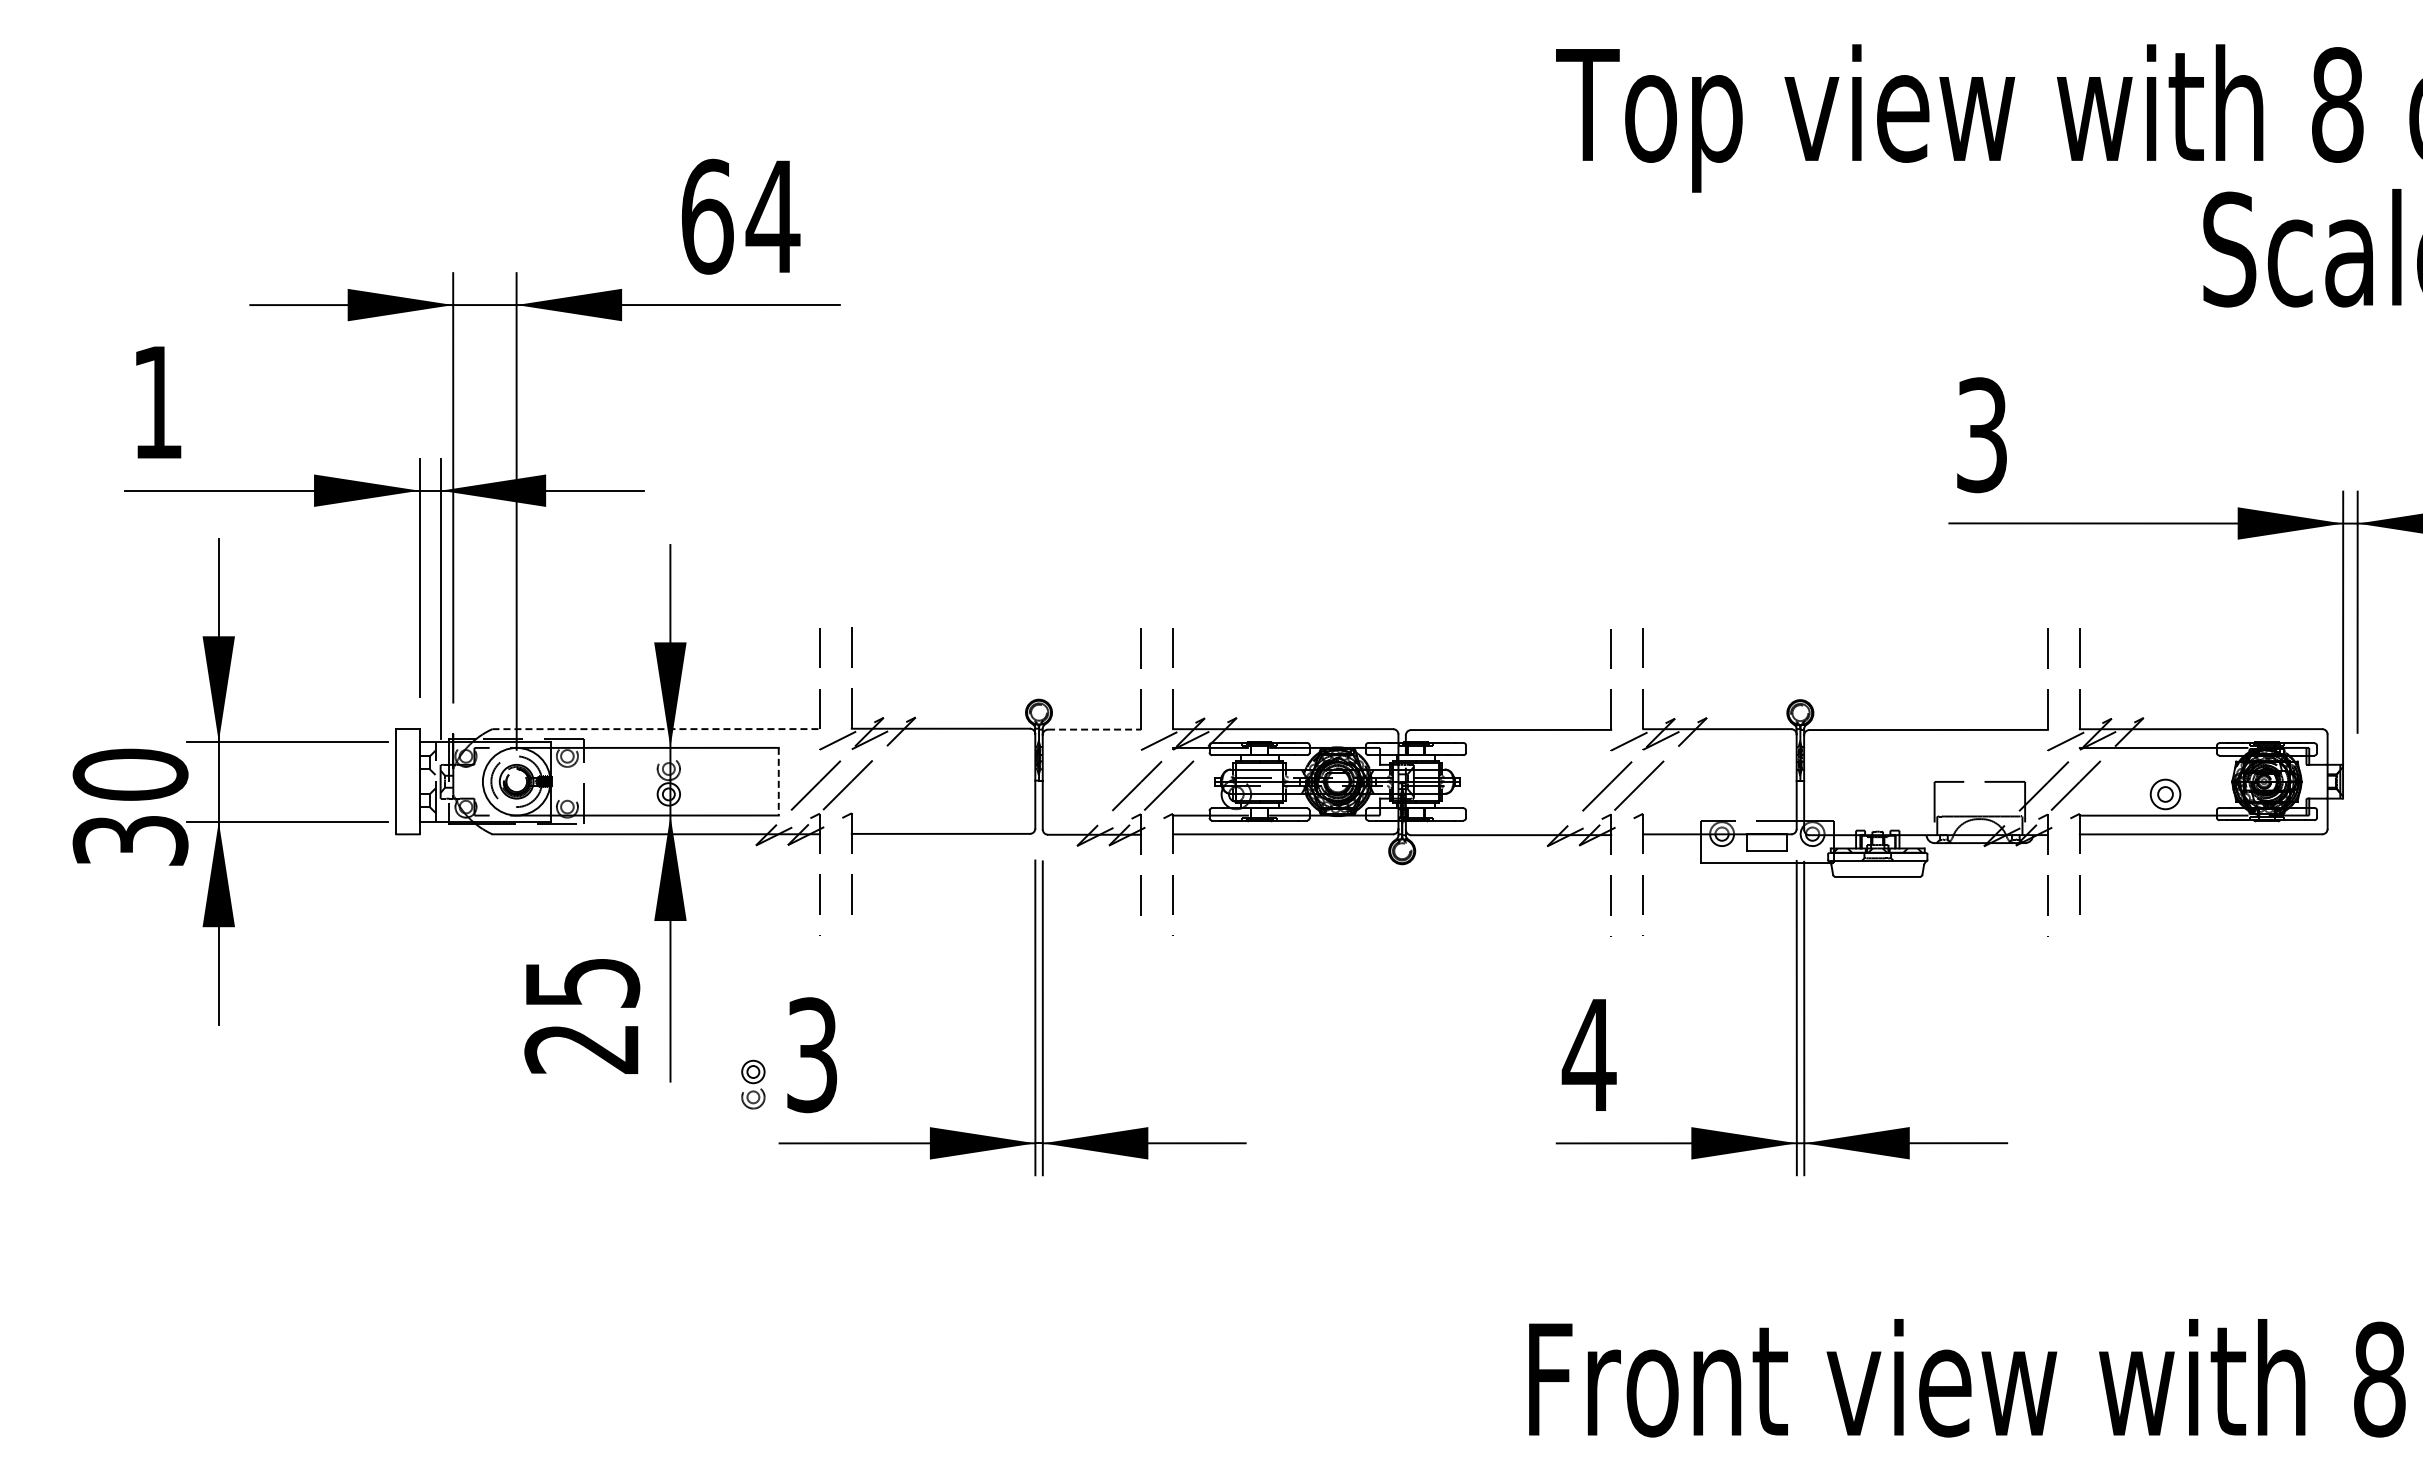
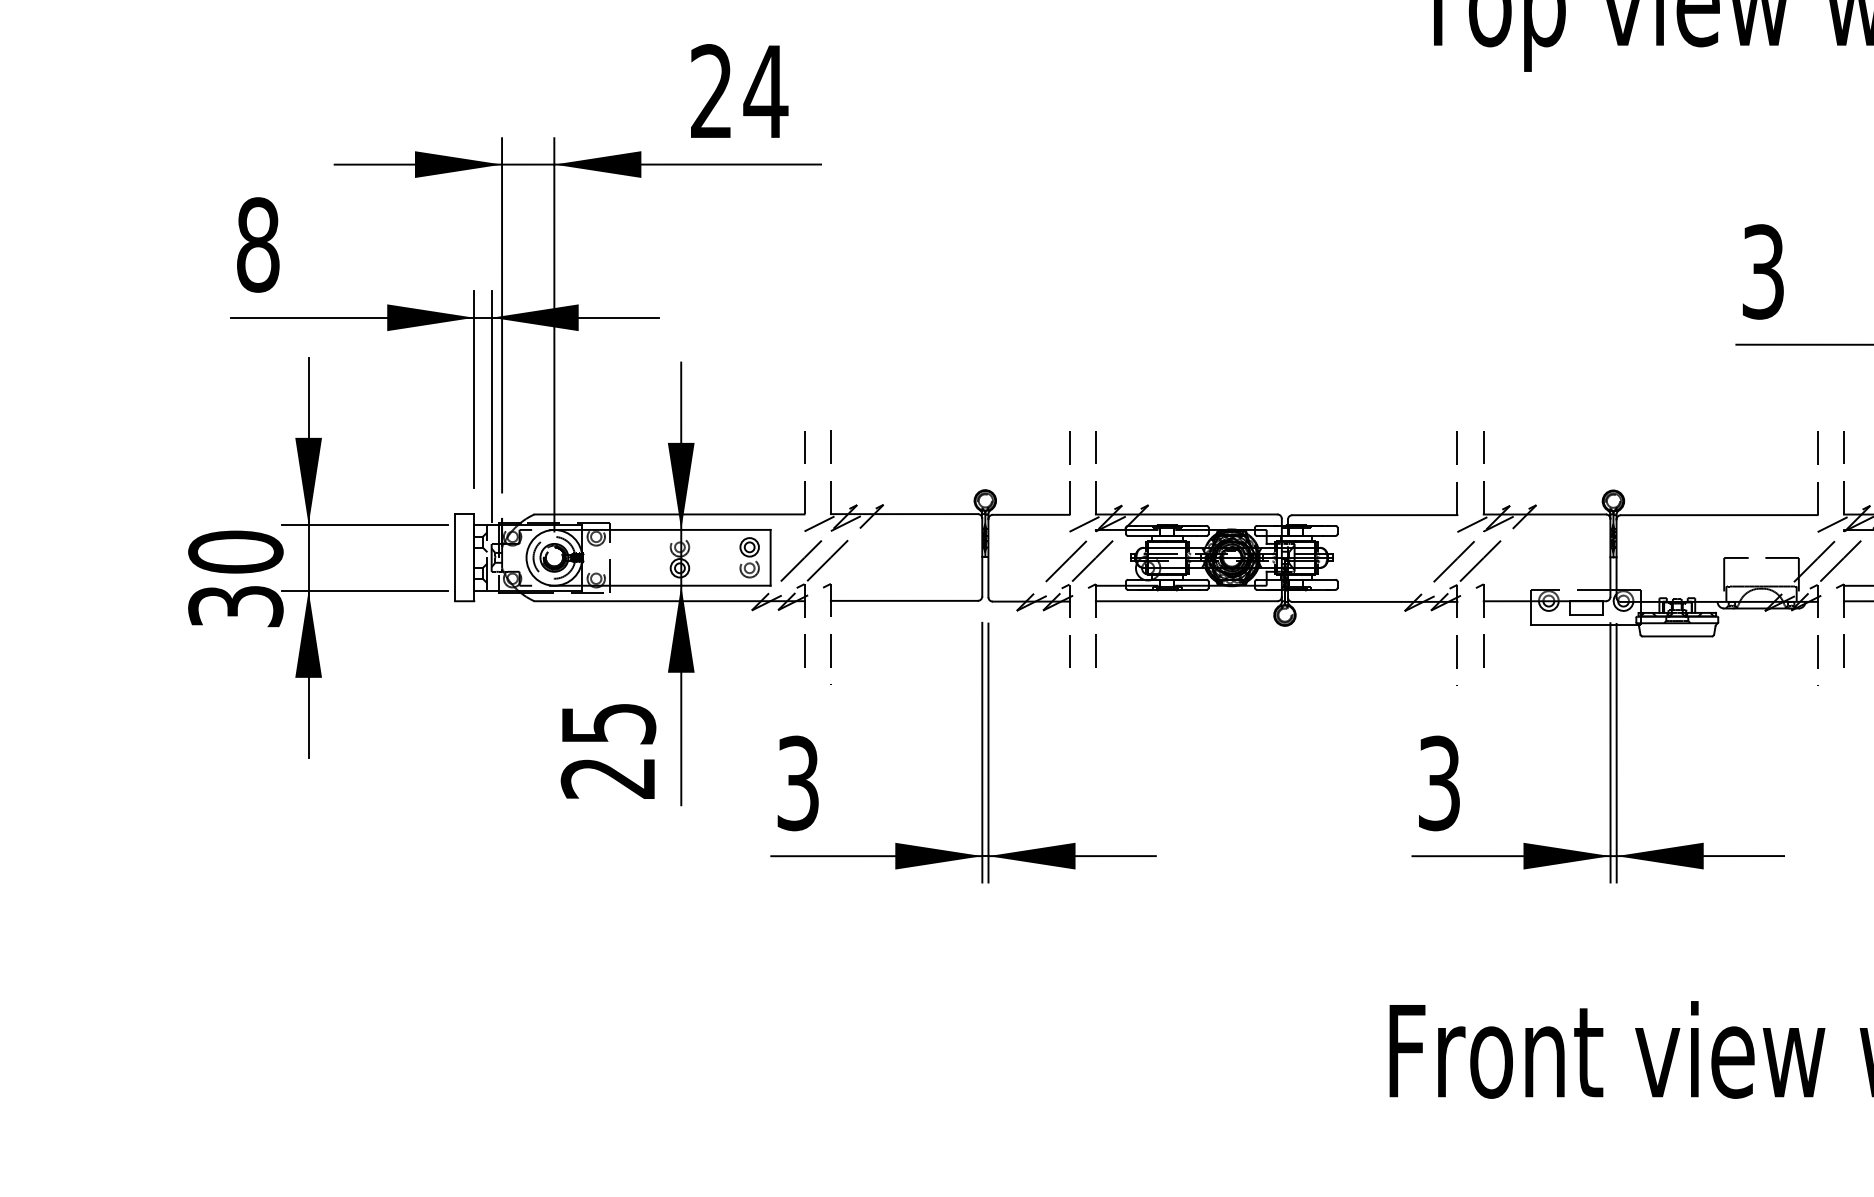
text: (707, 216) -> (711, 91), 64 -> 24
text: (157, 402) -> (258, 244), 1 -> 8
line: (656, 729) -> (669, 514), dashed -> solid
line: (1095, 729) -> (1031, 514), dashed -> solid
line: (778, 781) -> (770, 557), dashed -> solid
text: (1588, 1055) -> (1438, 783), 4 -> 3
part: (753, 1084) -> (749, 557), moved

